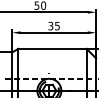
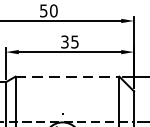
line: (53, 48) -> (68, 76), solid -> dashed

